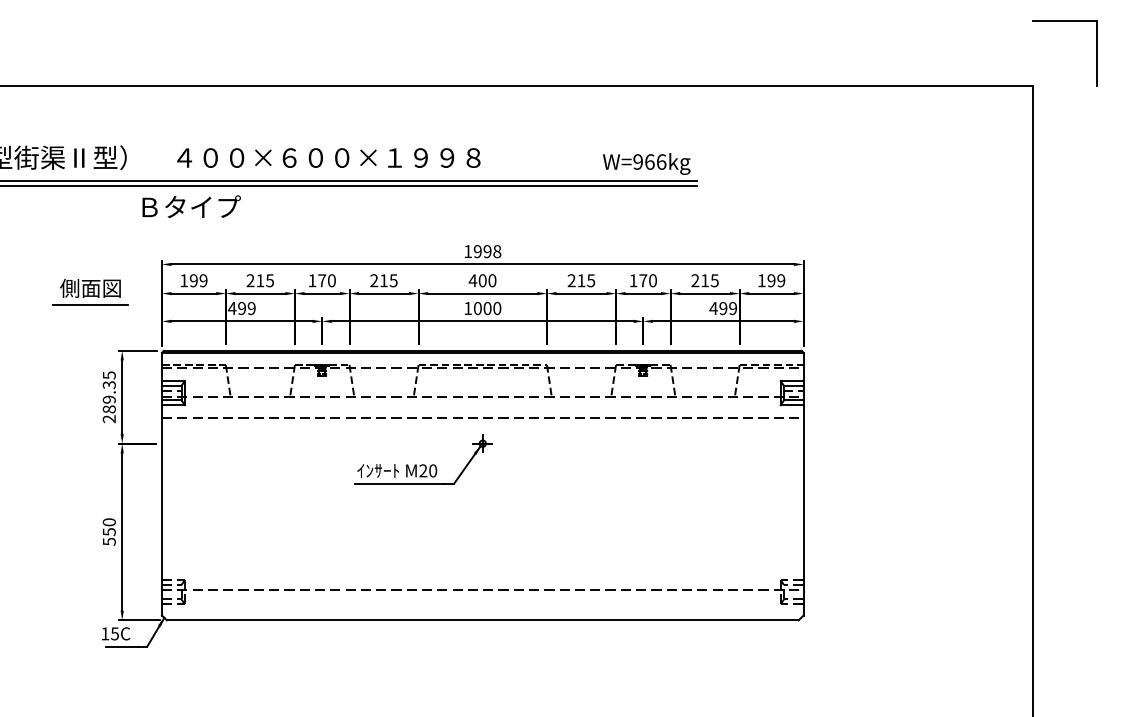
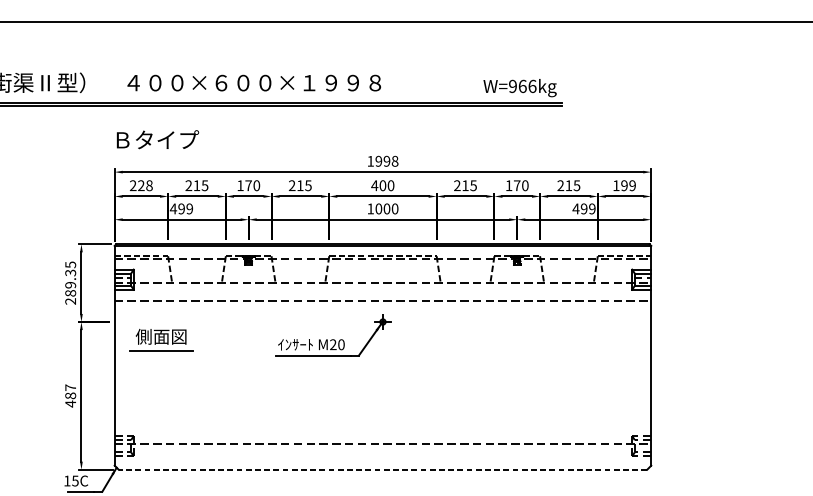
text: (191, 206) -> (157, 139), moved
text: (193, 280) -> (141, 185), 199 -> 228
part: (90, 292) -> (161, 340), moved
text: (108, 532) -> (69, 396), 550 -> 487
line: (482, 620) -> (382, 469), solid -> dashed

